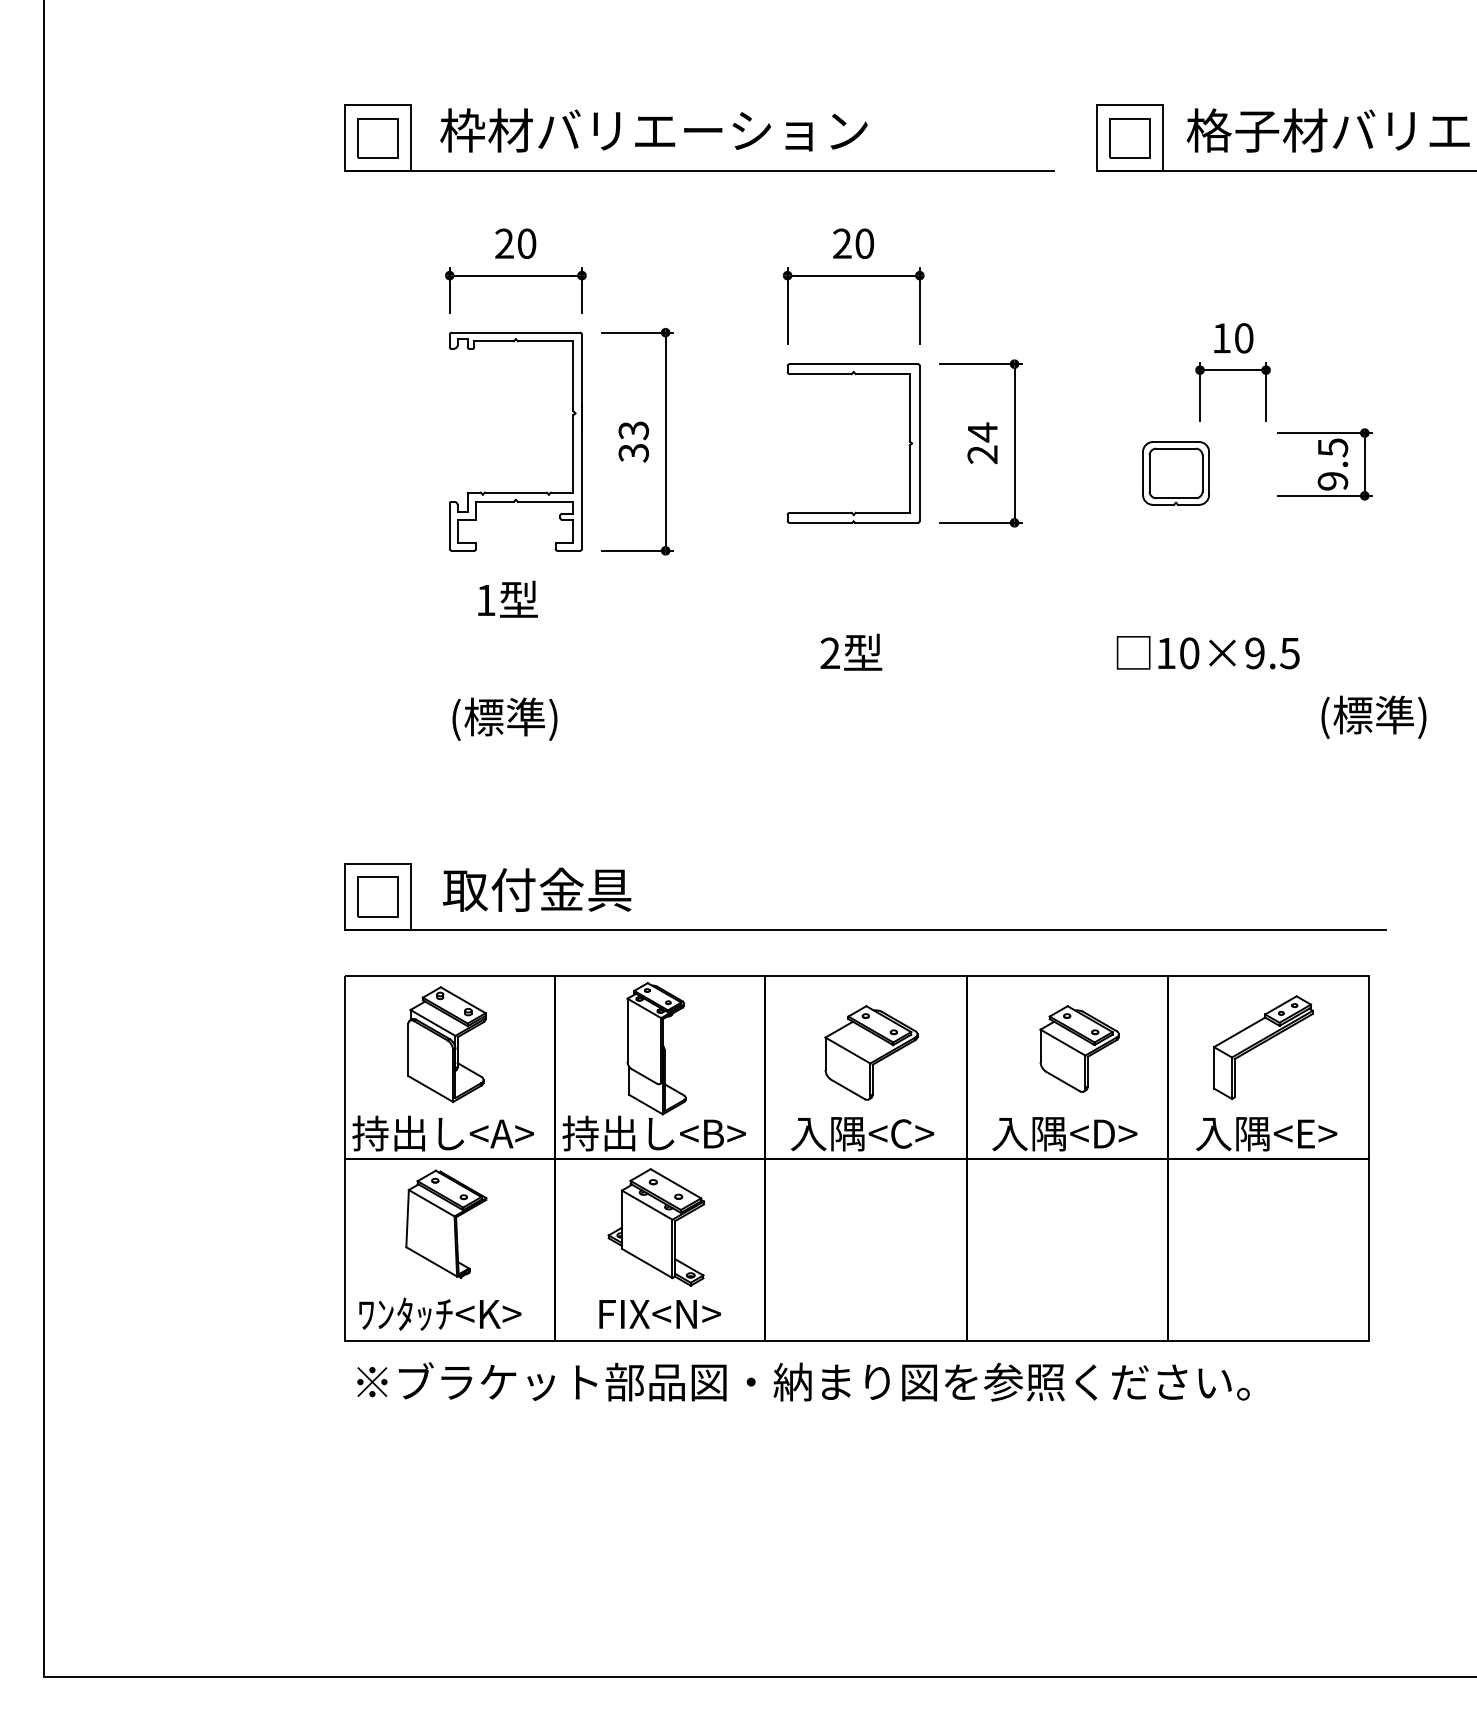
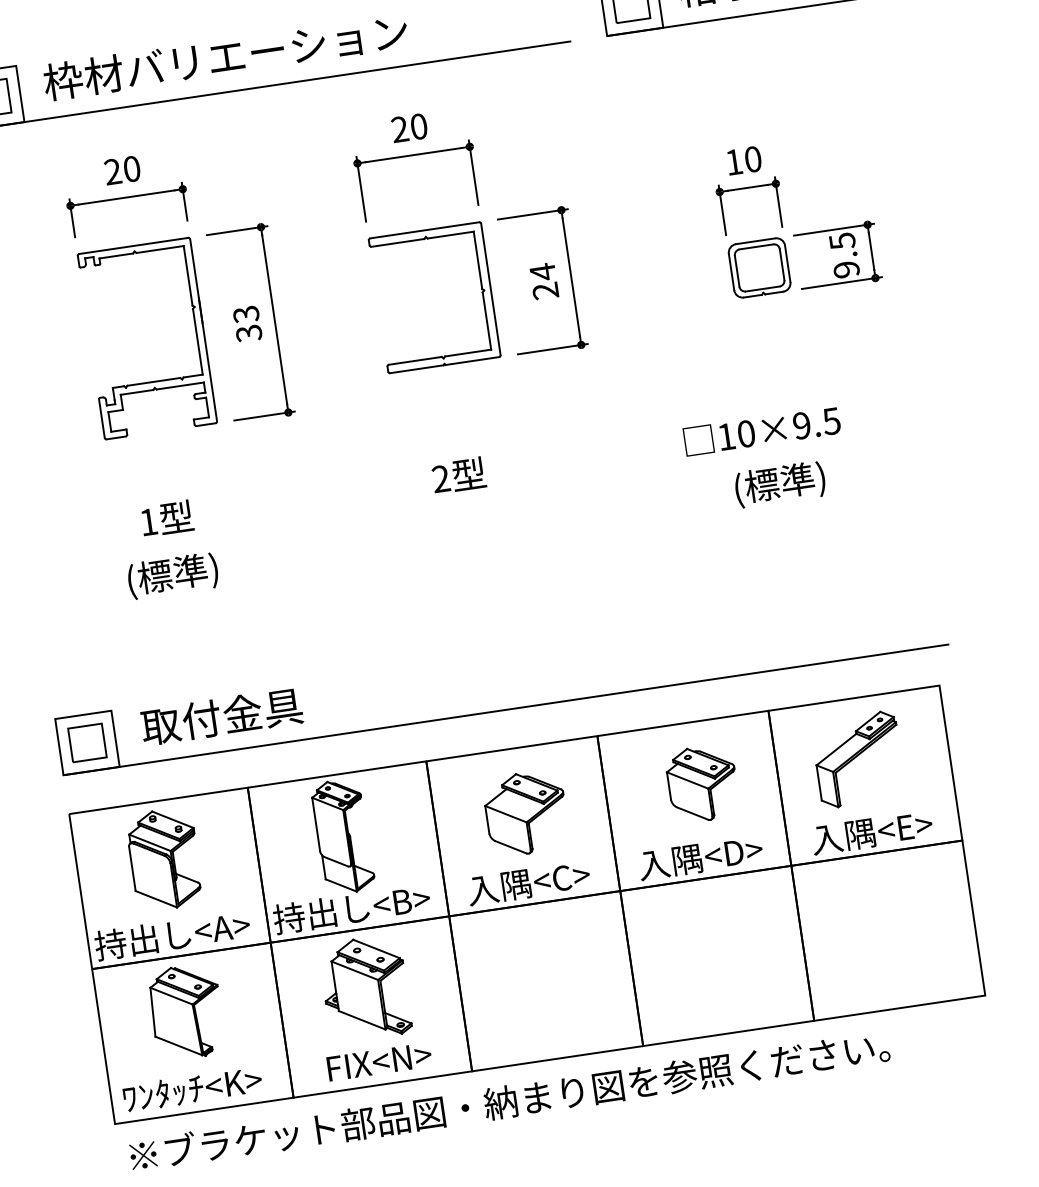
part: (1175, 473) -> (759, 268), moved
text: (507, 598) -> (166, 517), moved
text: (1373, 716) -> (779, 483), moved

